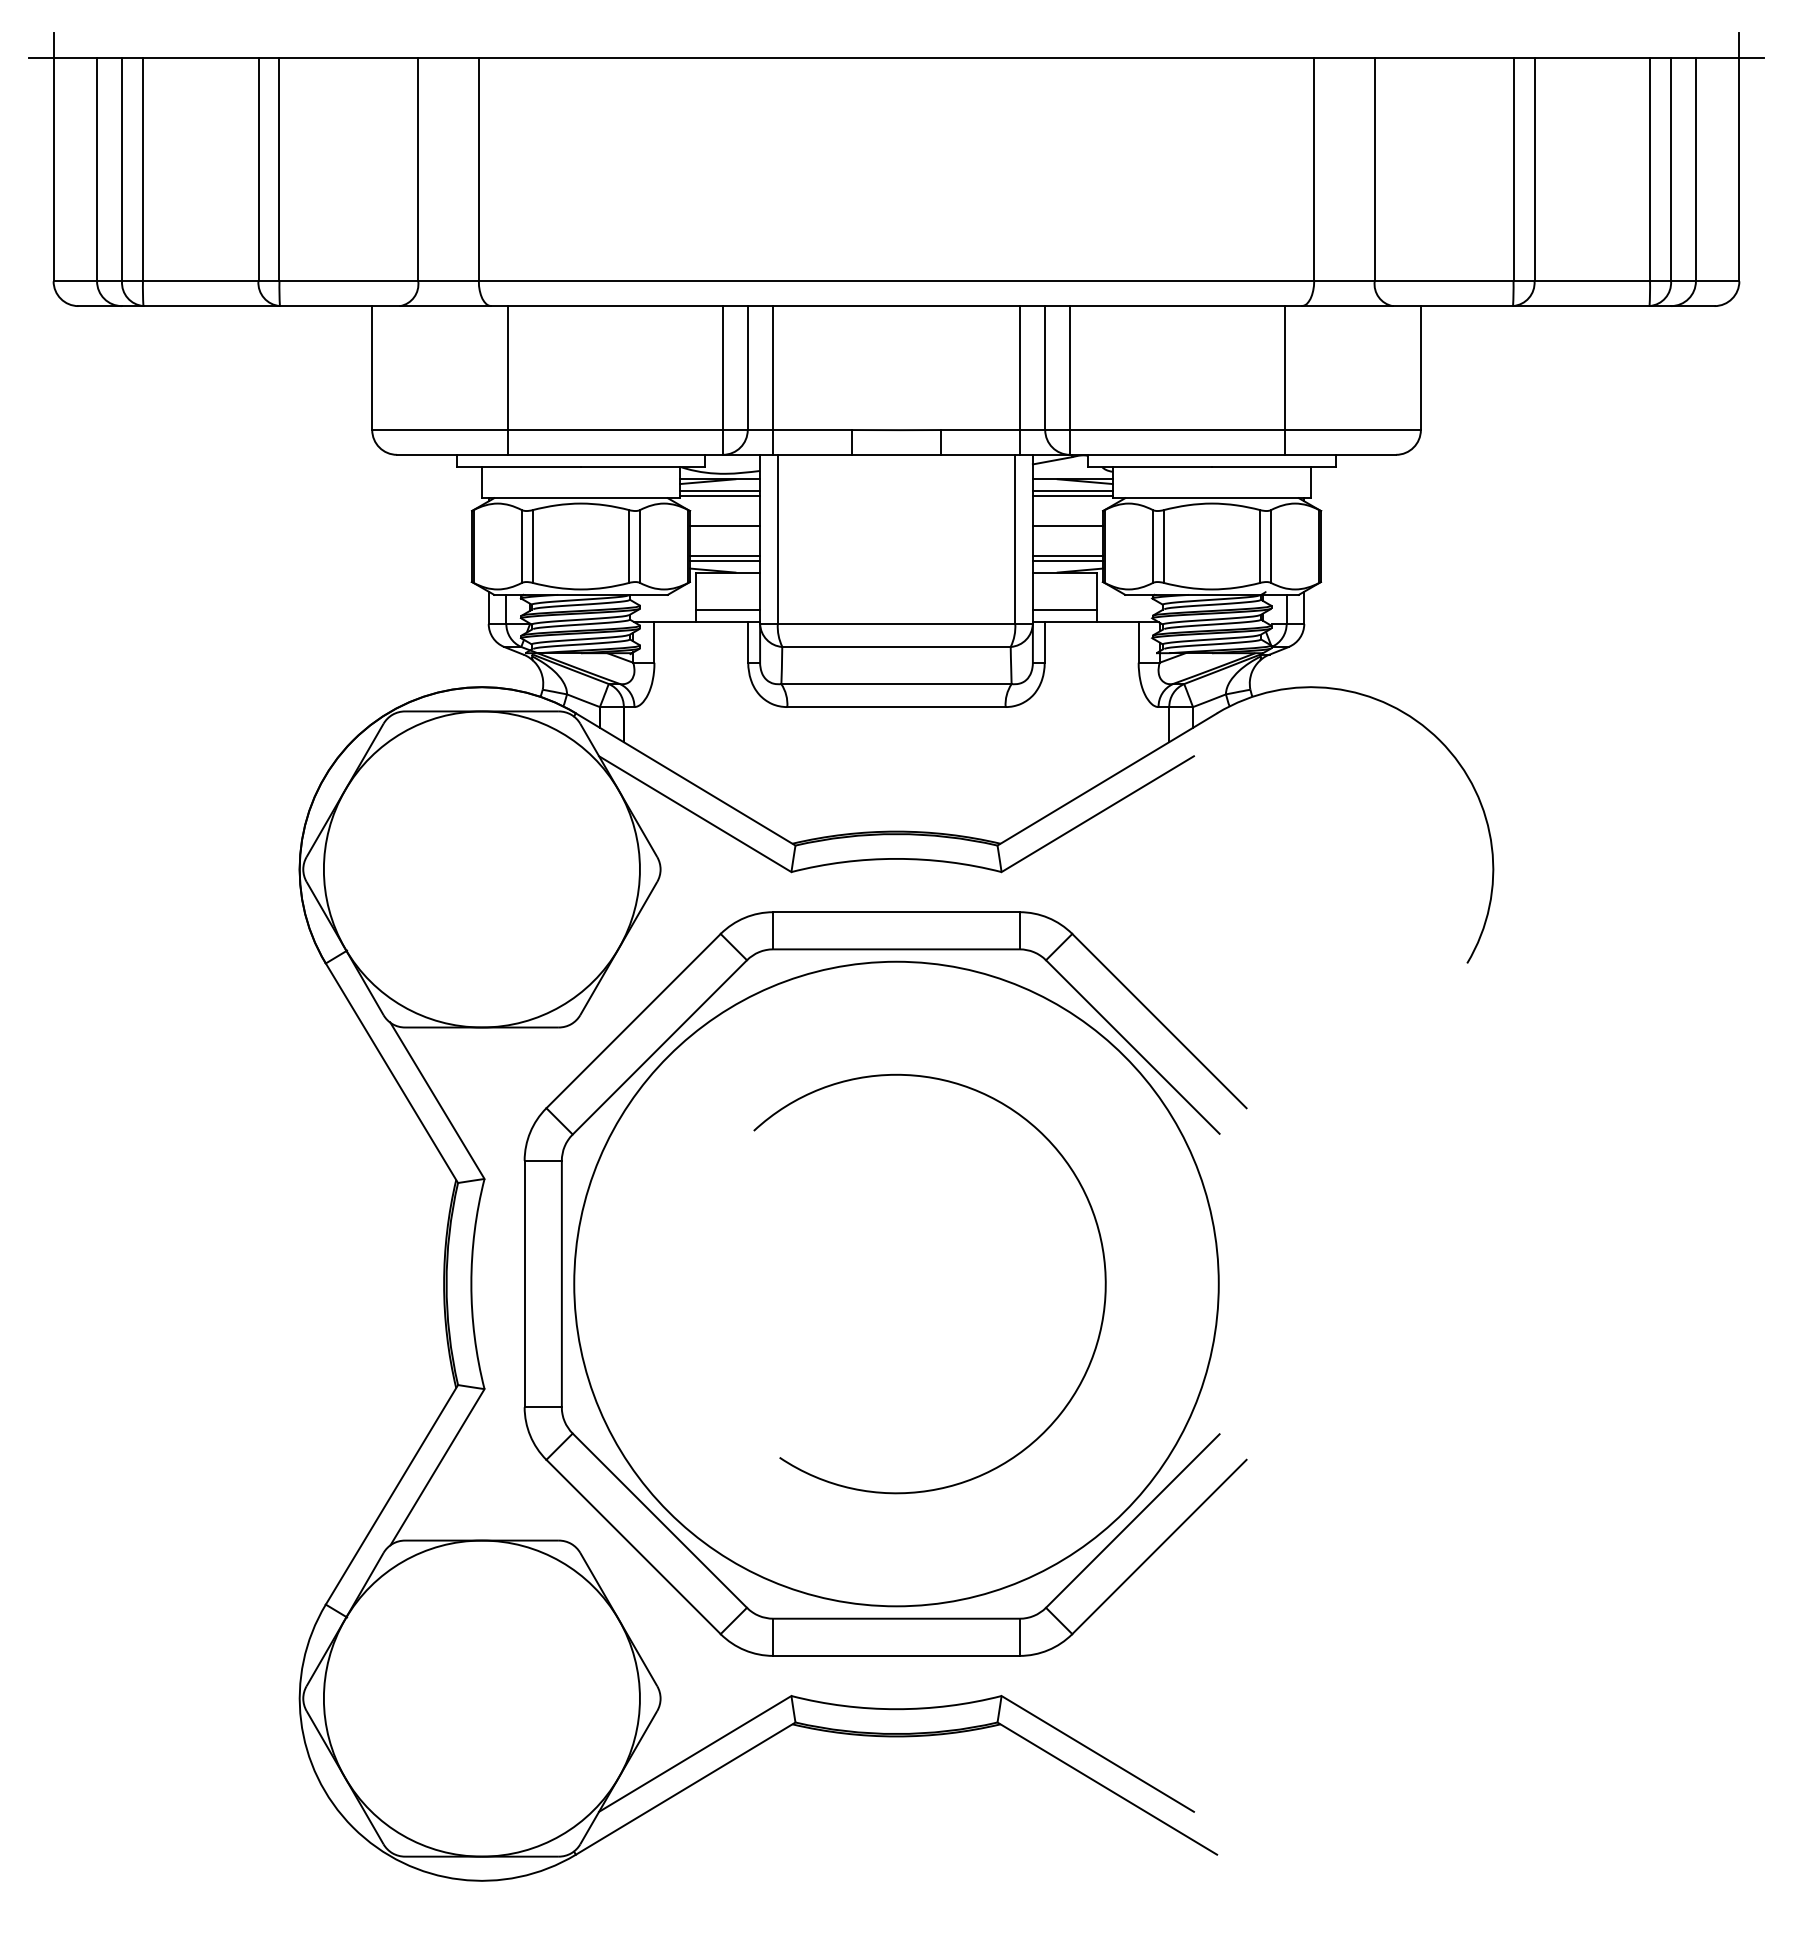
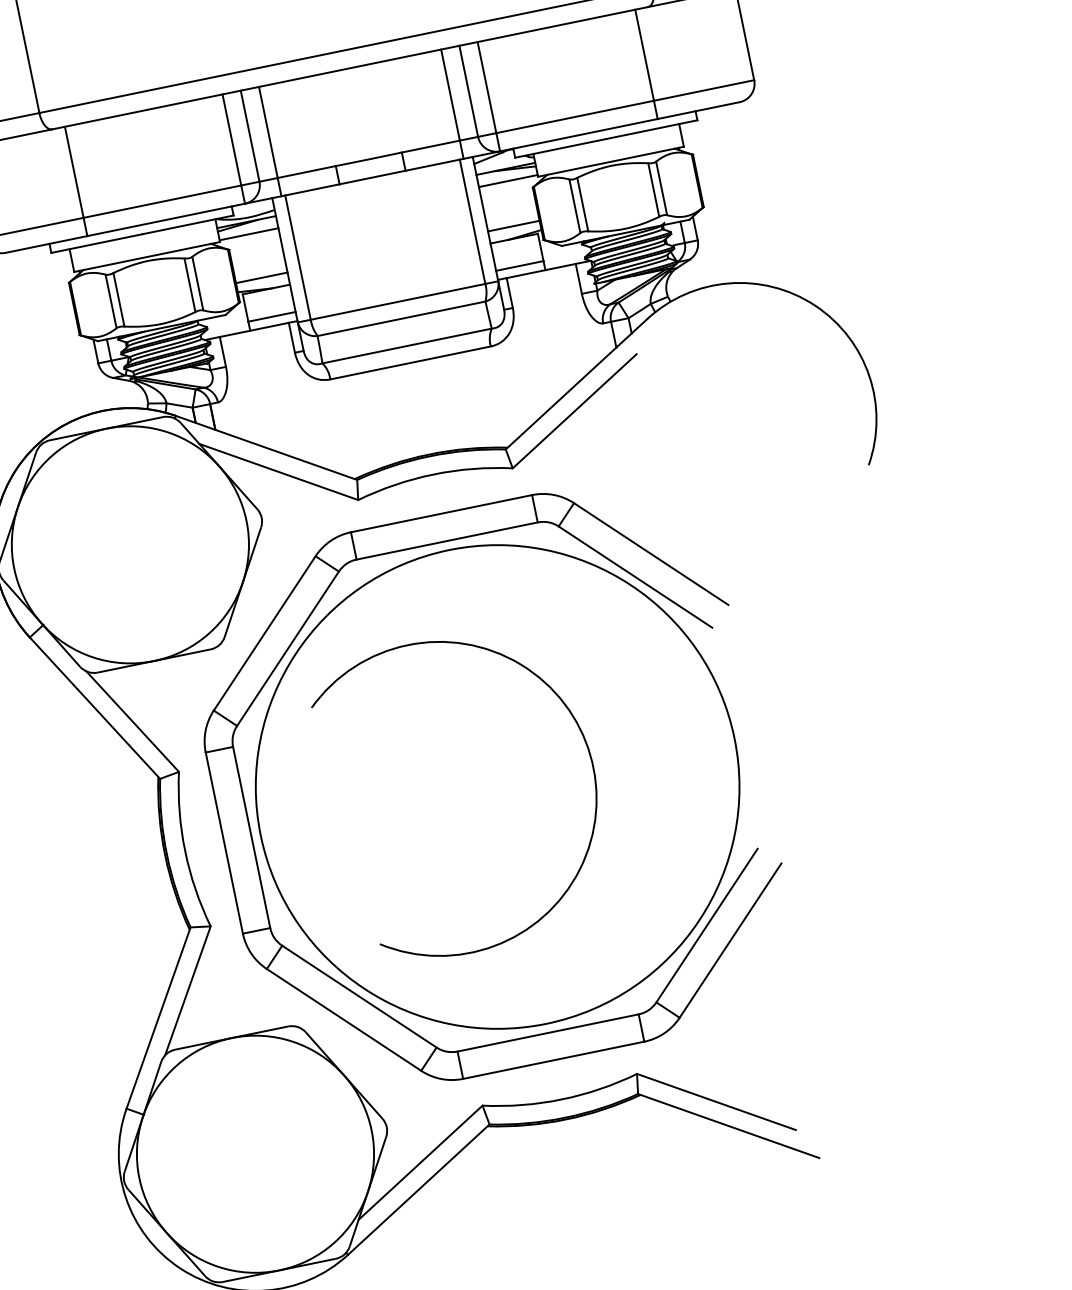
line: (720, 490) -> (248, 230), removed
line: (1072, 490) -> (507, 177), removed
line: (724, 525) -> (256, 255), removed
line: (1067, 525) -> (508, 203), removed
line: (724, 561) -> (262, 281), removed
line: (1067, 561) -> (514, 230), removed
arc: (1104, 1283) -> (592, 767), moved

